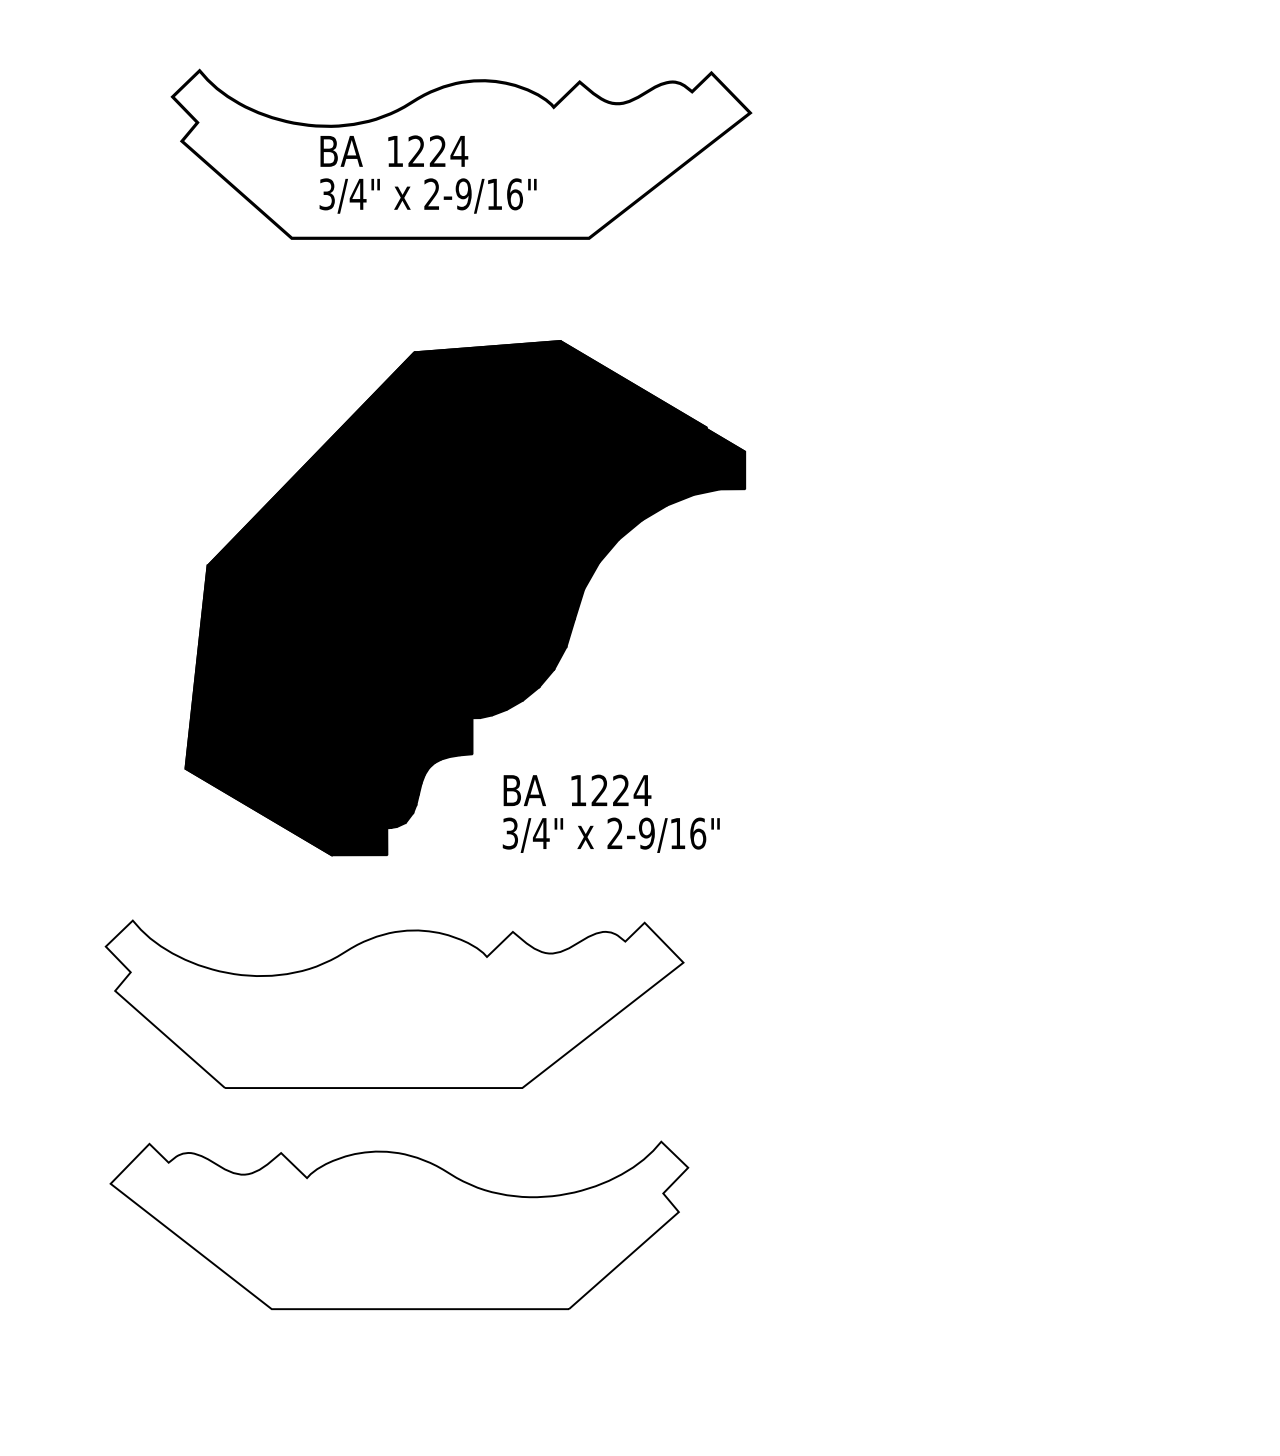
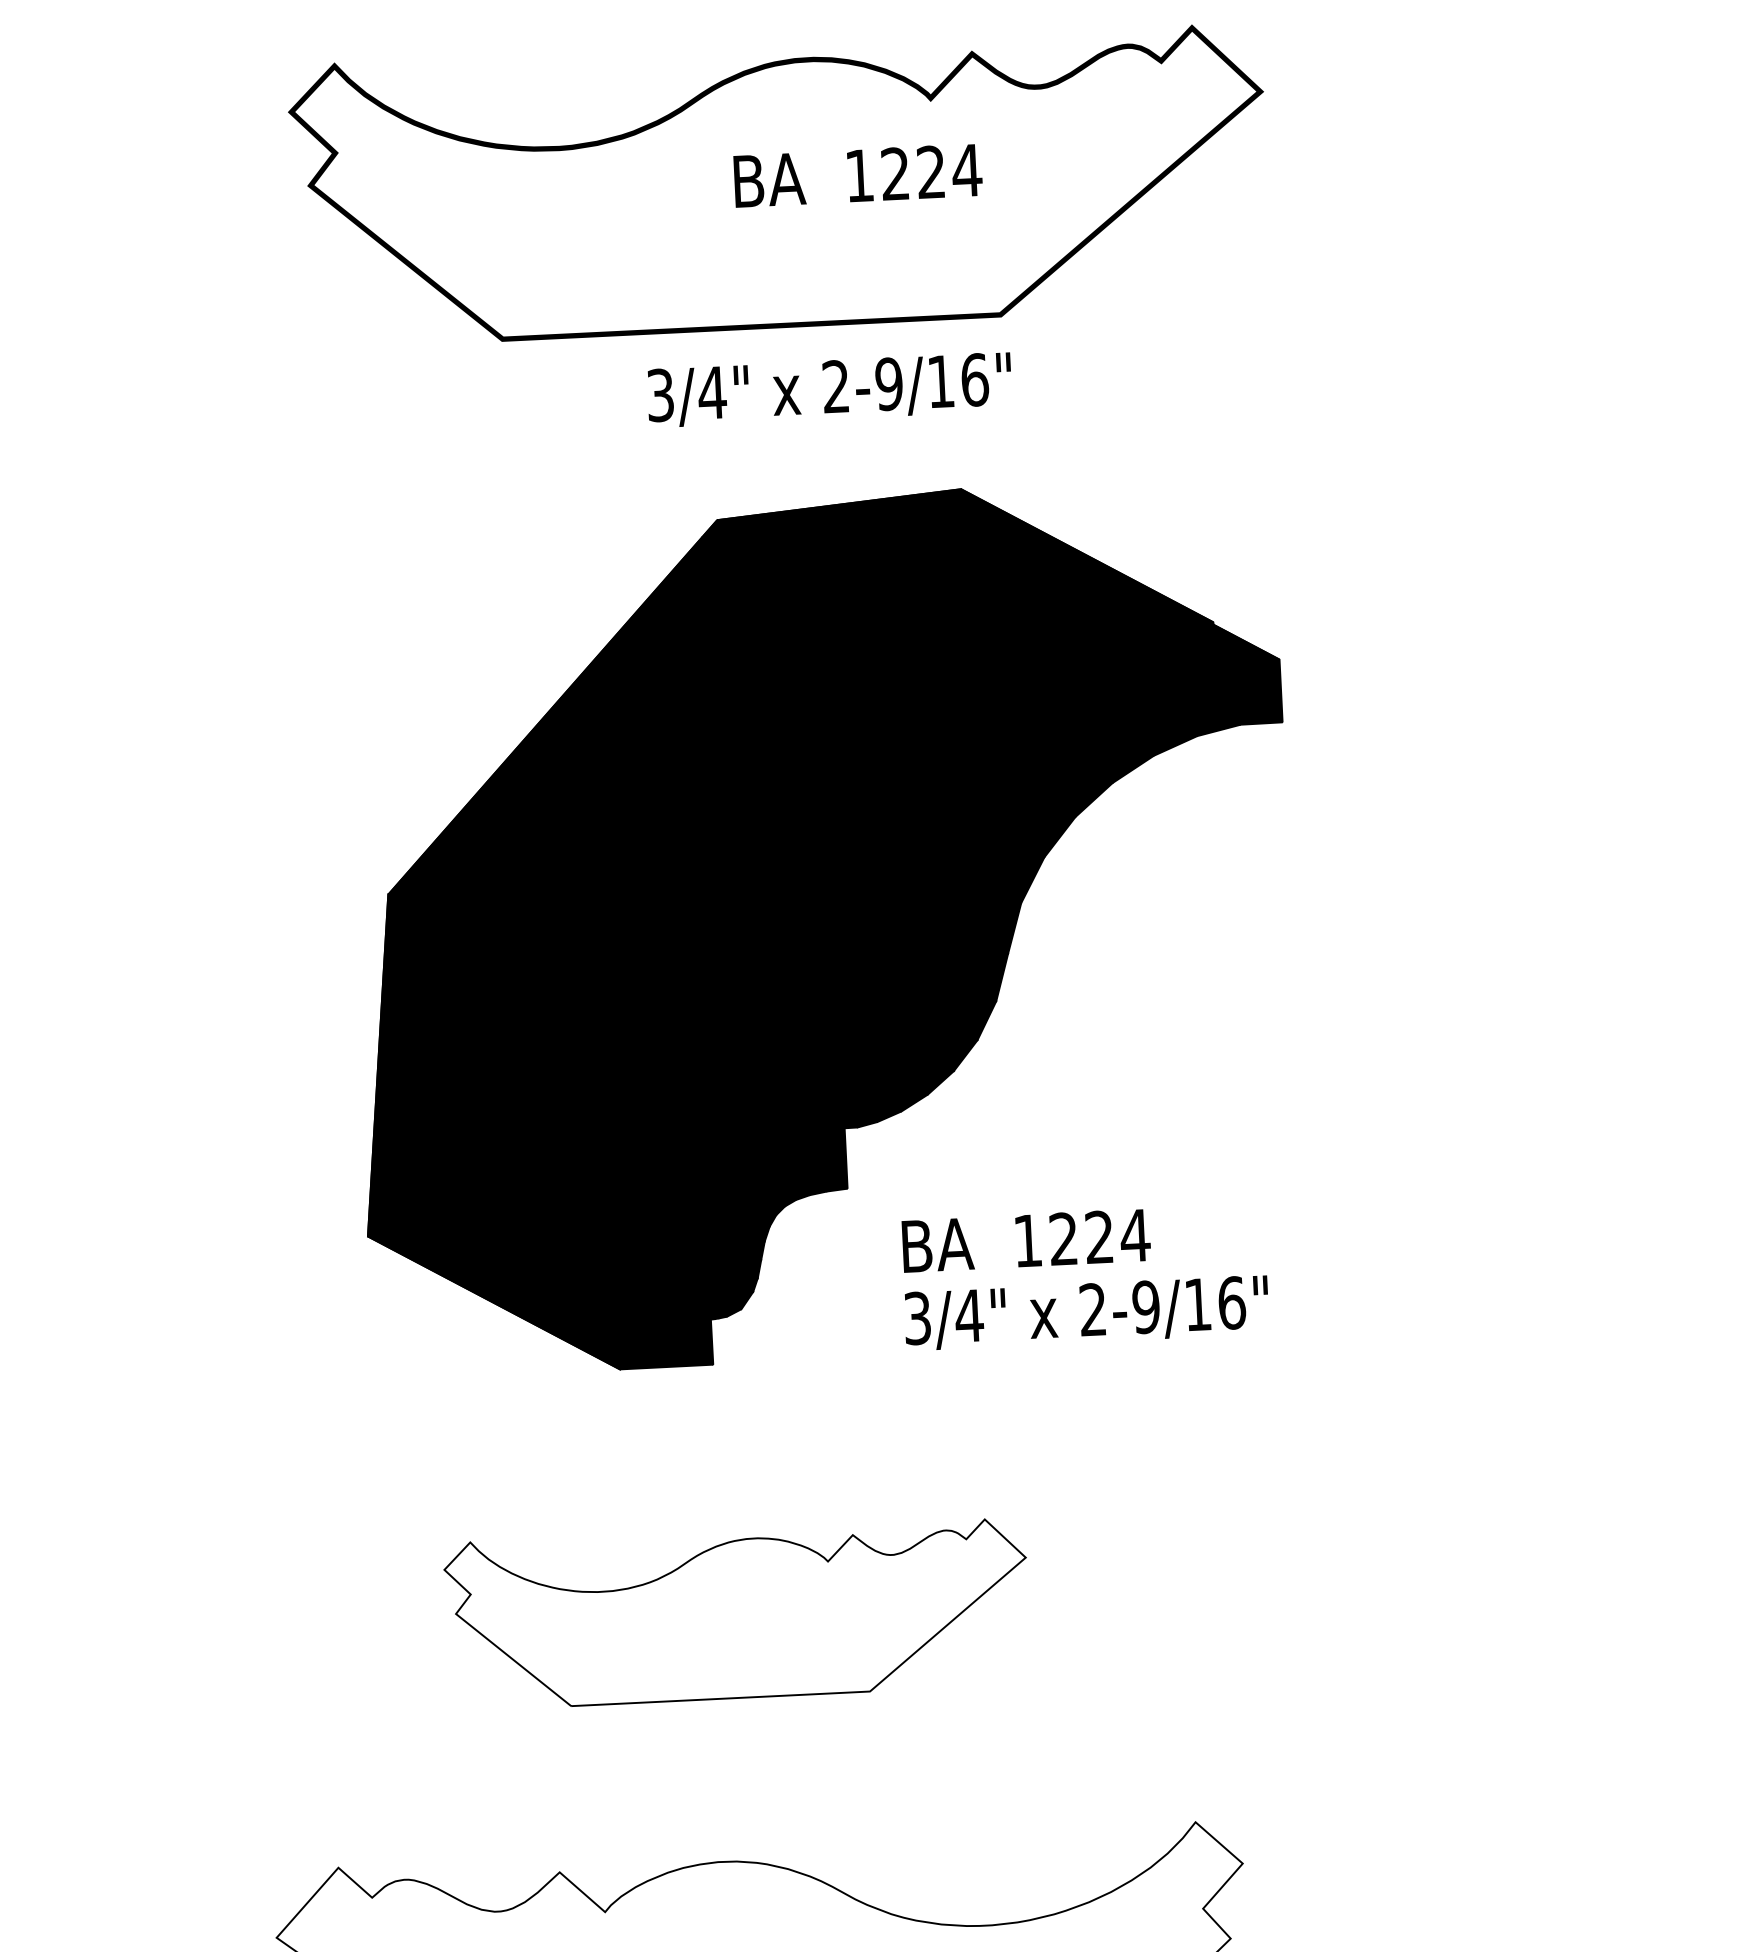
text: (394, 150) -> (858, 174), moved
text: (427, 195) -> (828, 389), moved
part: (394, 1003) -> (737, 1612), size x0.6

